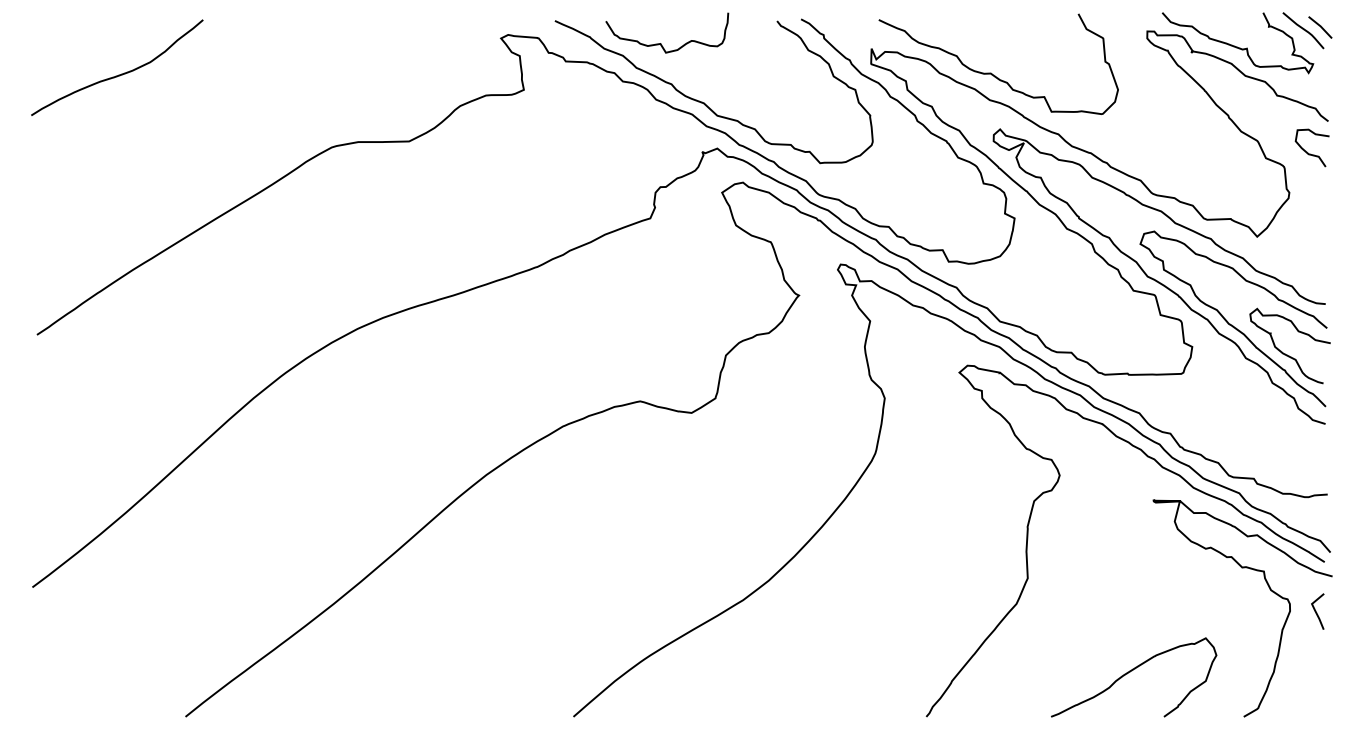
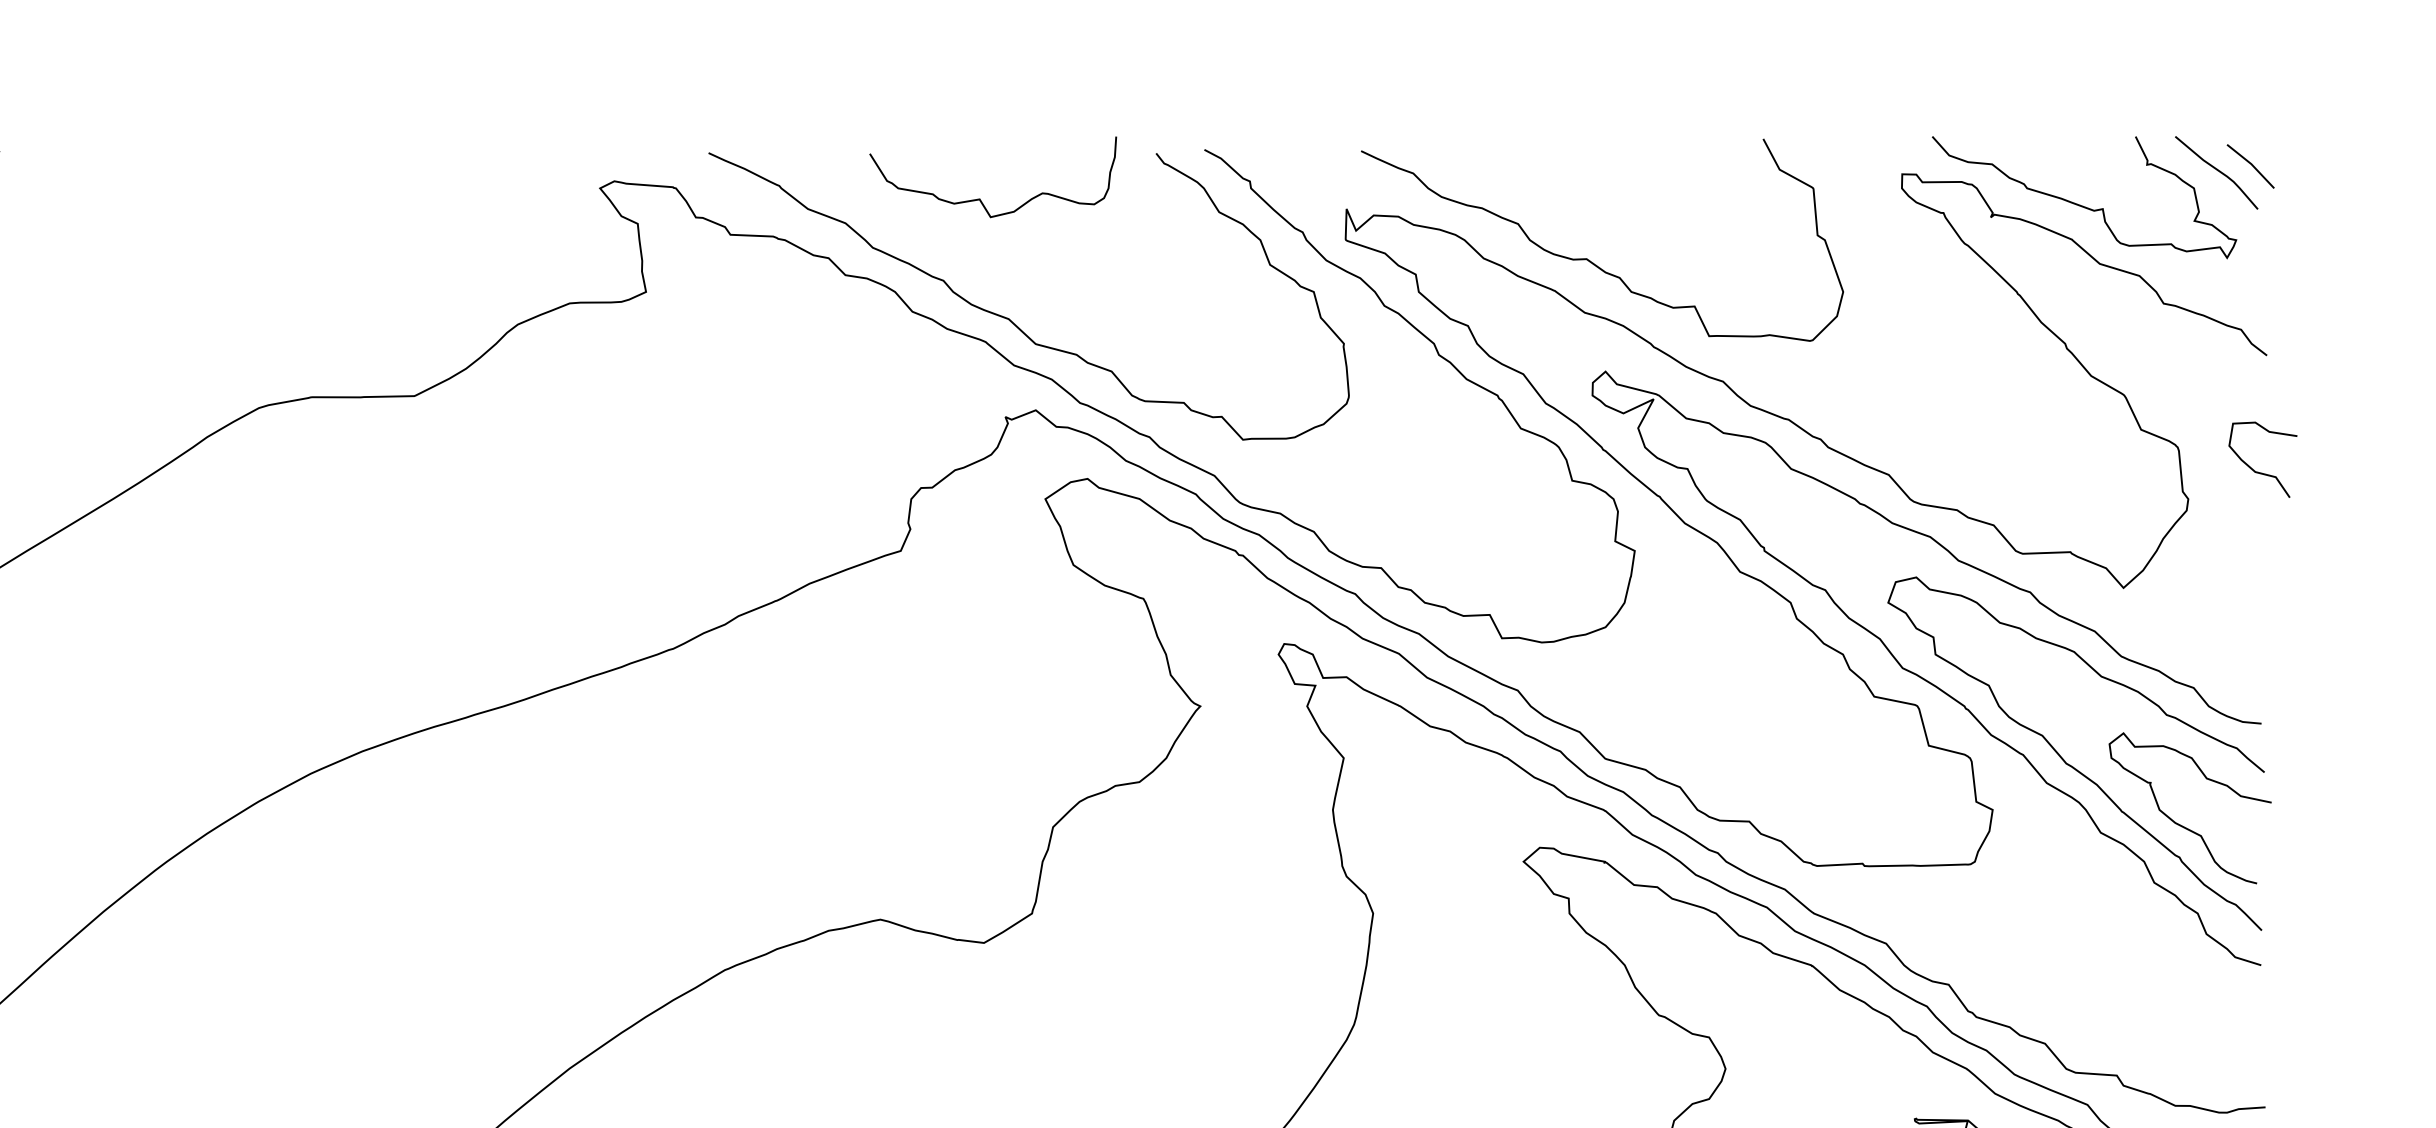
curve: (661, 43) -> (981, 198), moved
curve: (1307, 151) -> (2253, 466), moved

